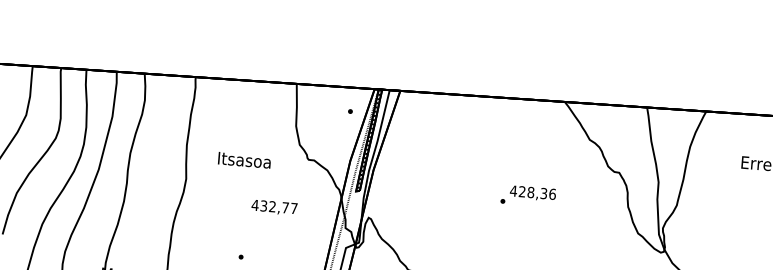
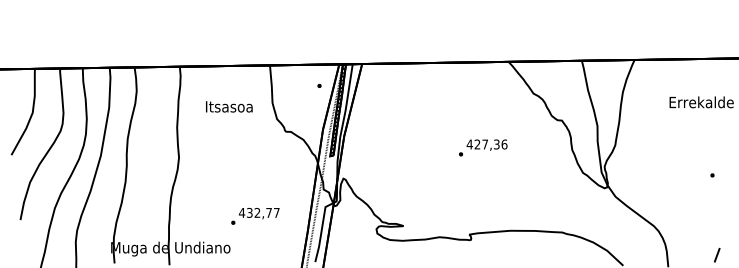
text: (244, 159) -> (229, 106), moved
text: (531, 192) -> (485, 144), 428,36 -> 427,36
text: (273, 207) -> (258, 213), moved

